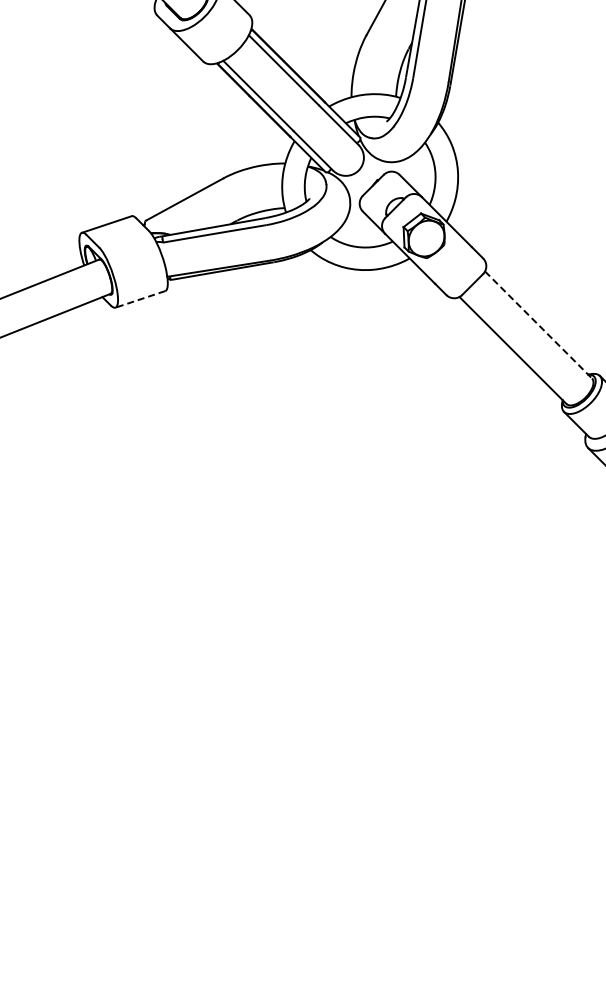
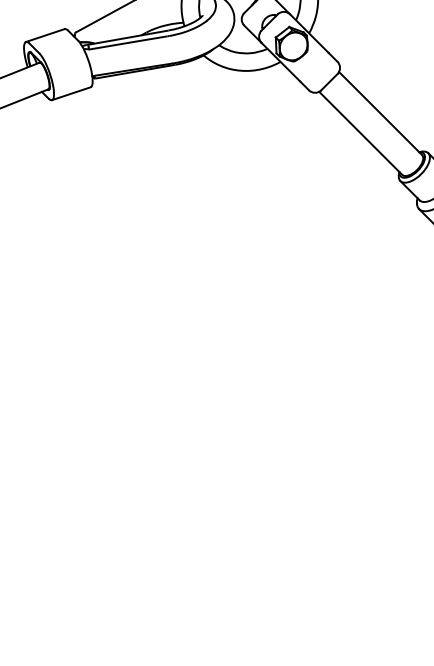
line: (139, 299) -> (70, 93), dashed -> solid
line: (538, 324) -> (380, 113), dashed -> solid

